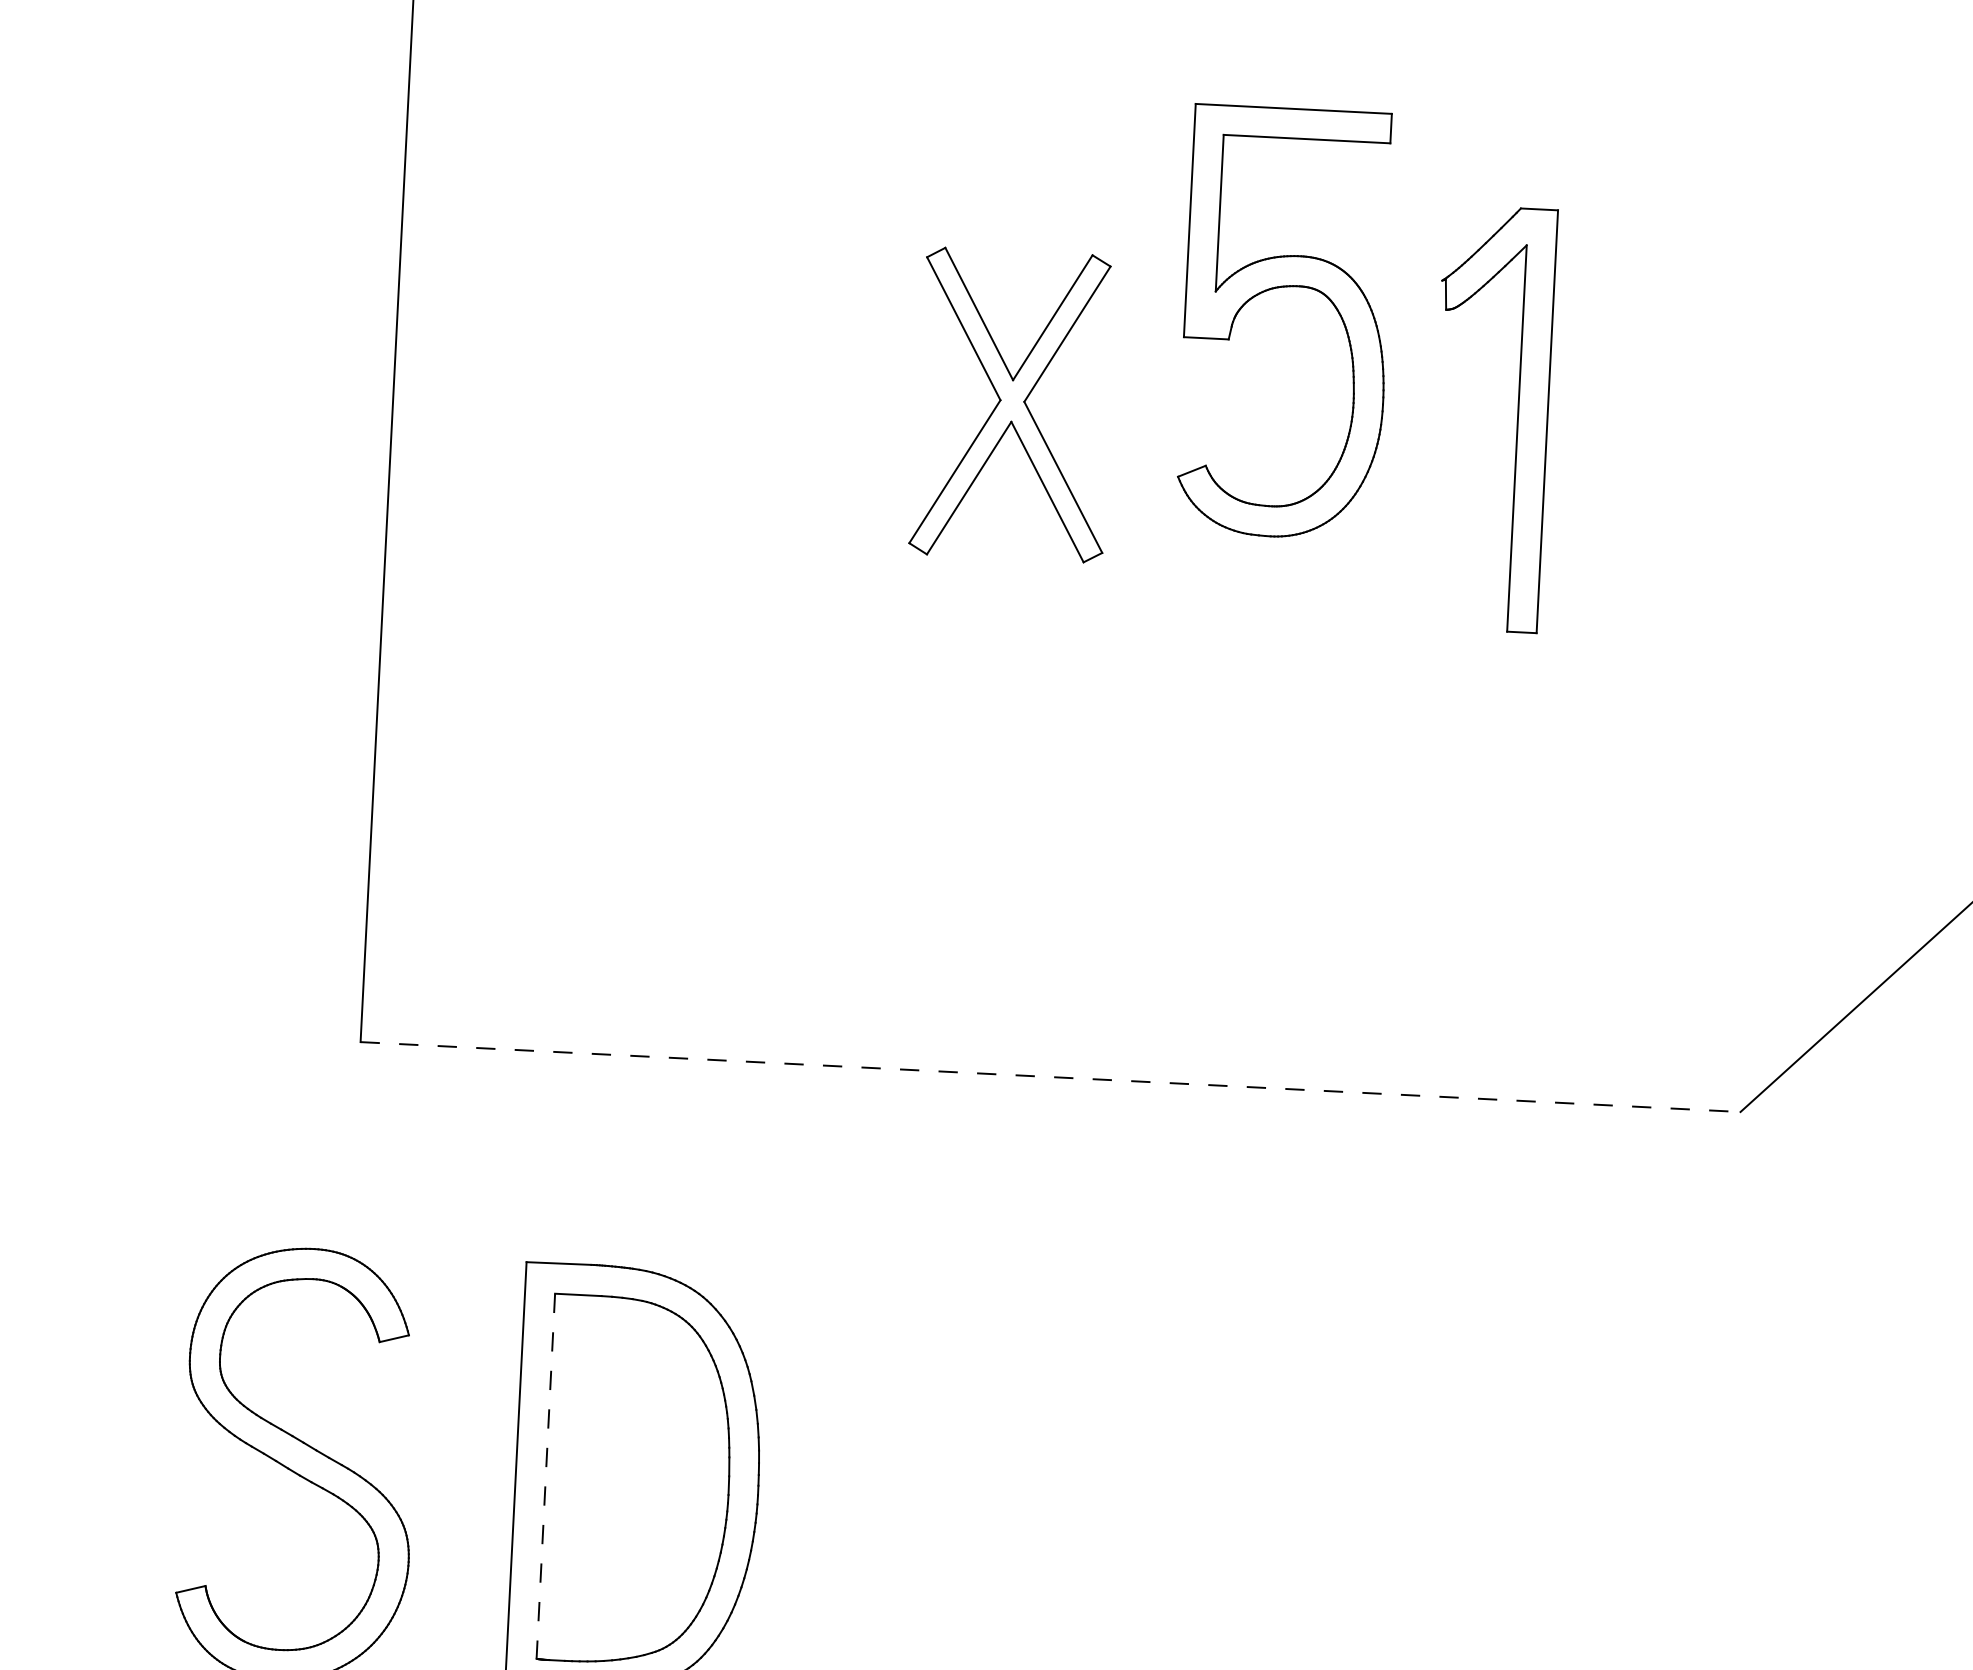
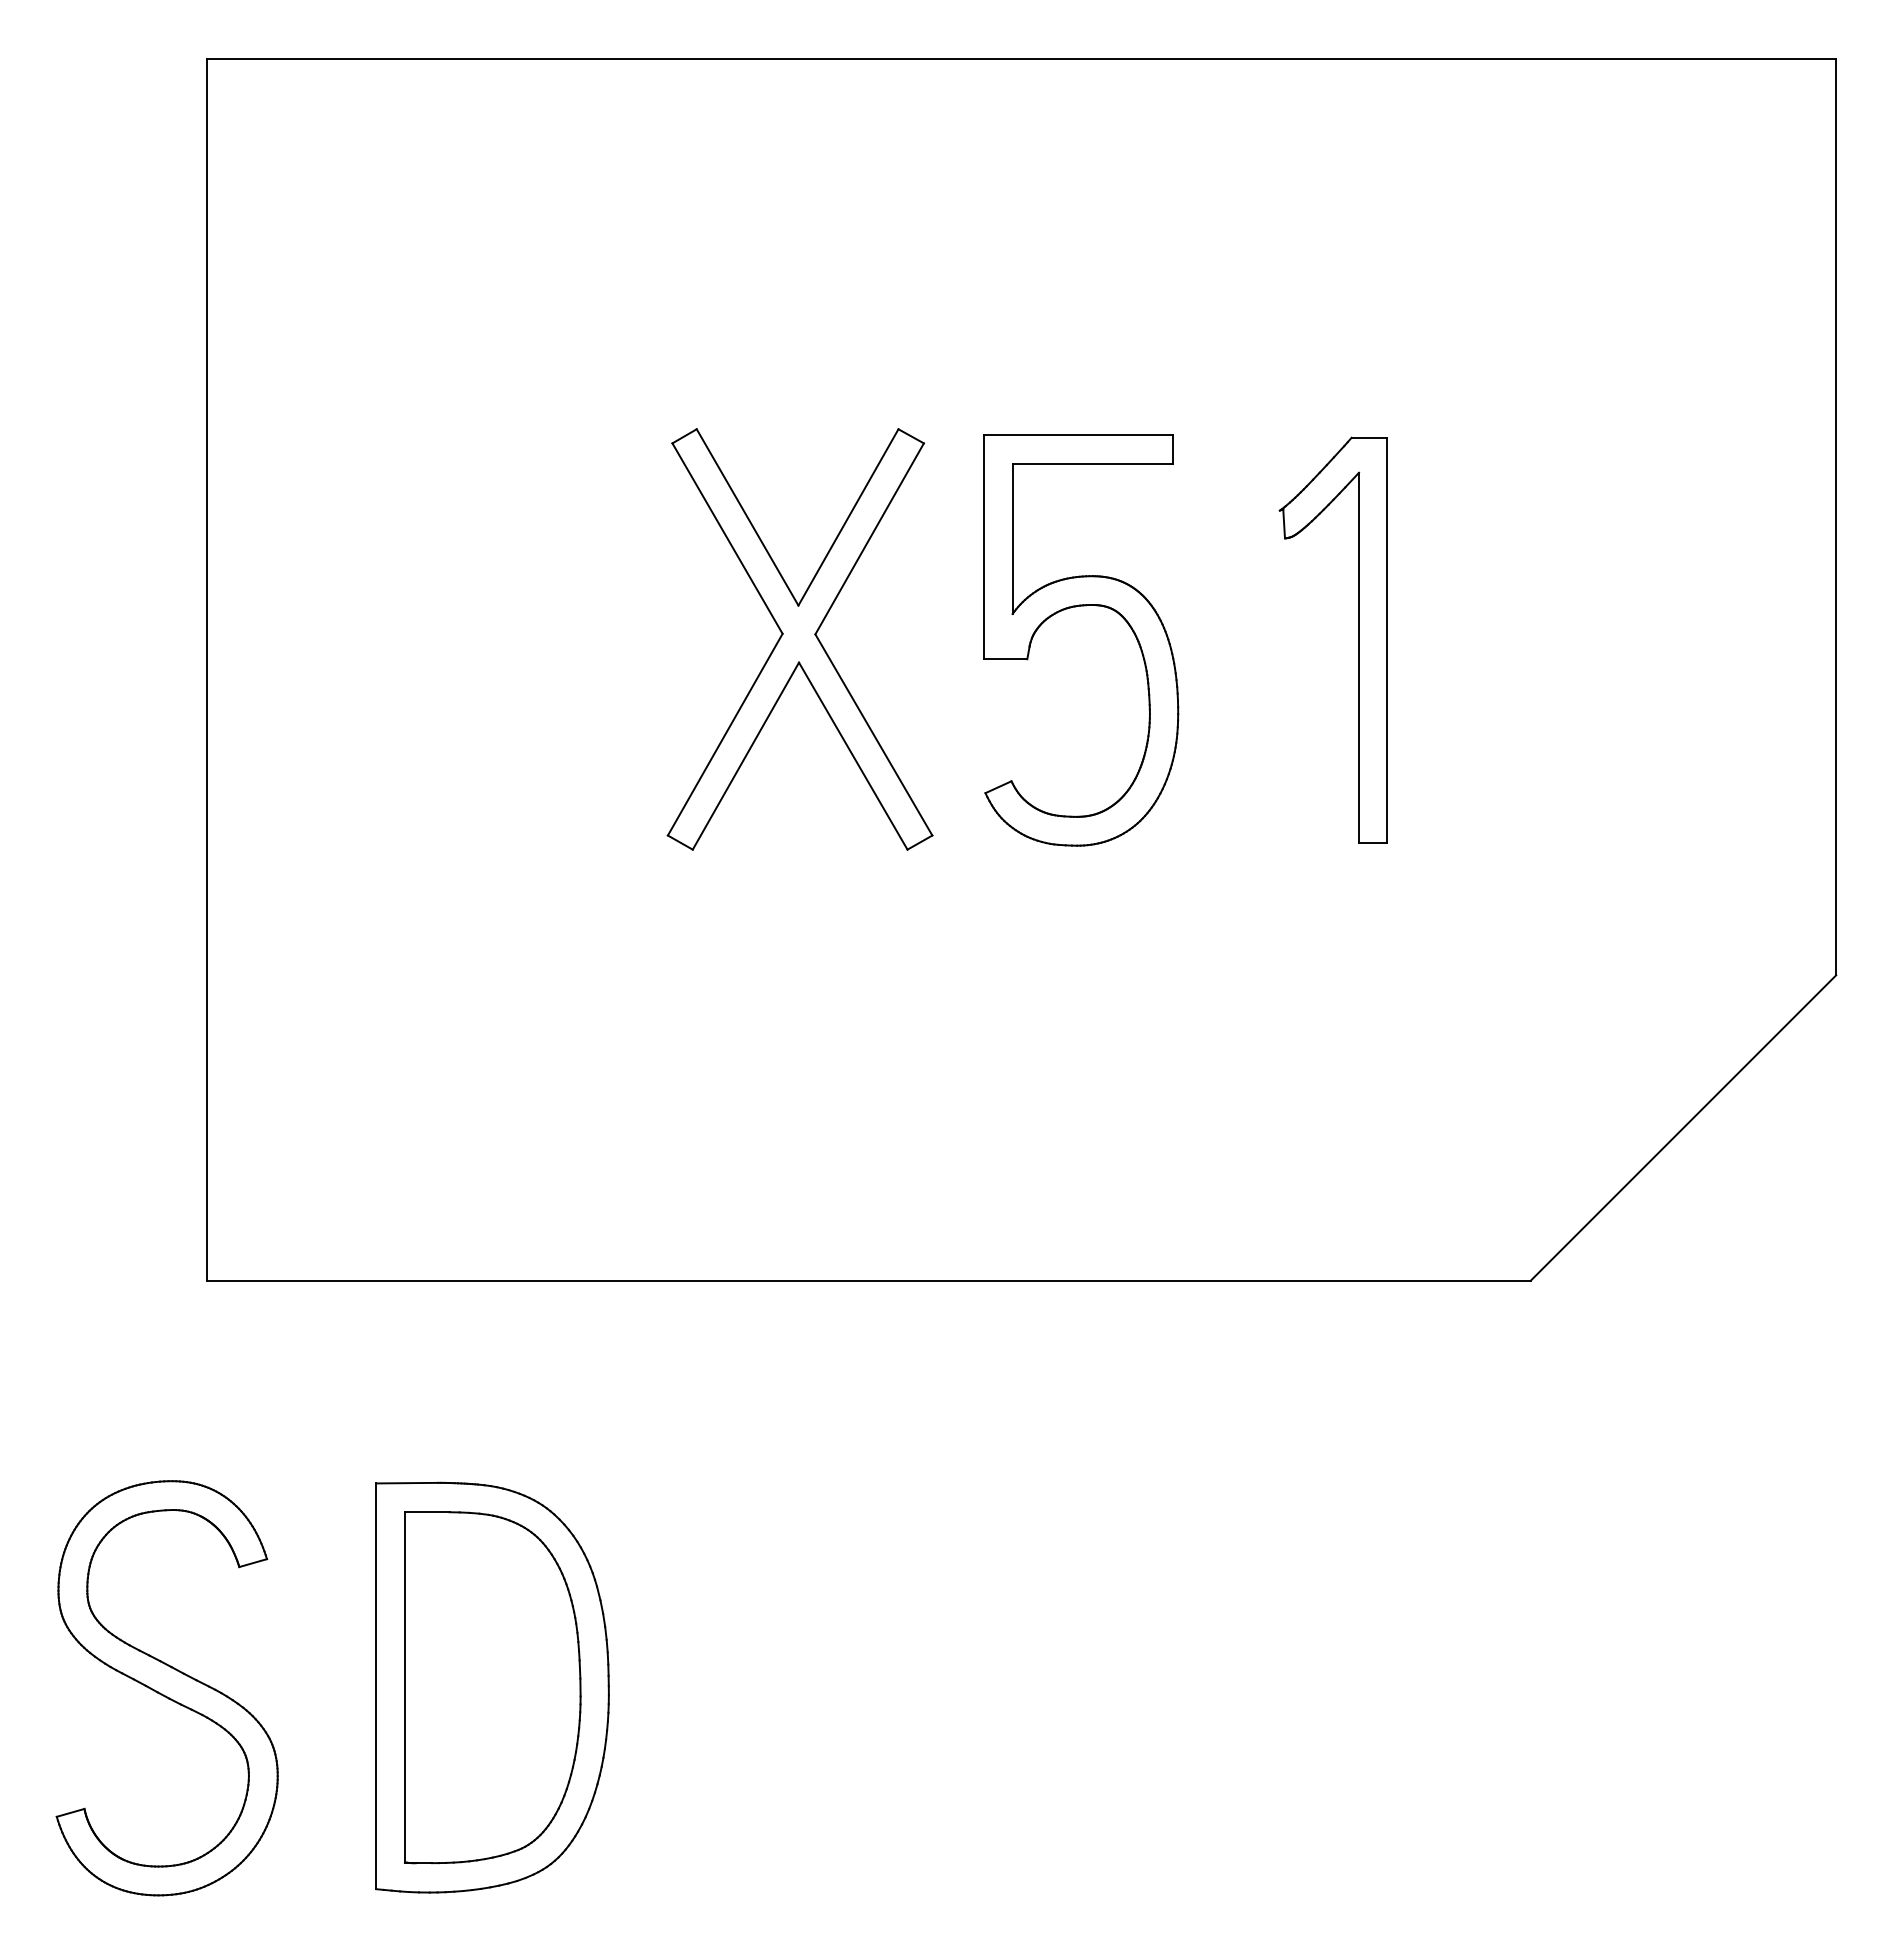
part: (1282, 288) -> (1076, 607), moved
part: (1012, 405) -> (799, 639), size x1.43
part: (1517, 419) -> (1358, 639), moved
line: (1051, 1076) -> (869, 1280), dashed -> solid
line: (545, 1476) -> (404, 1687), dashed -> solid

